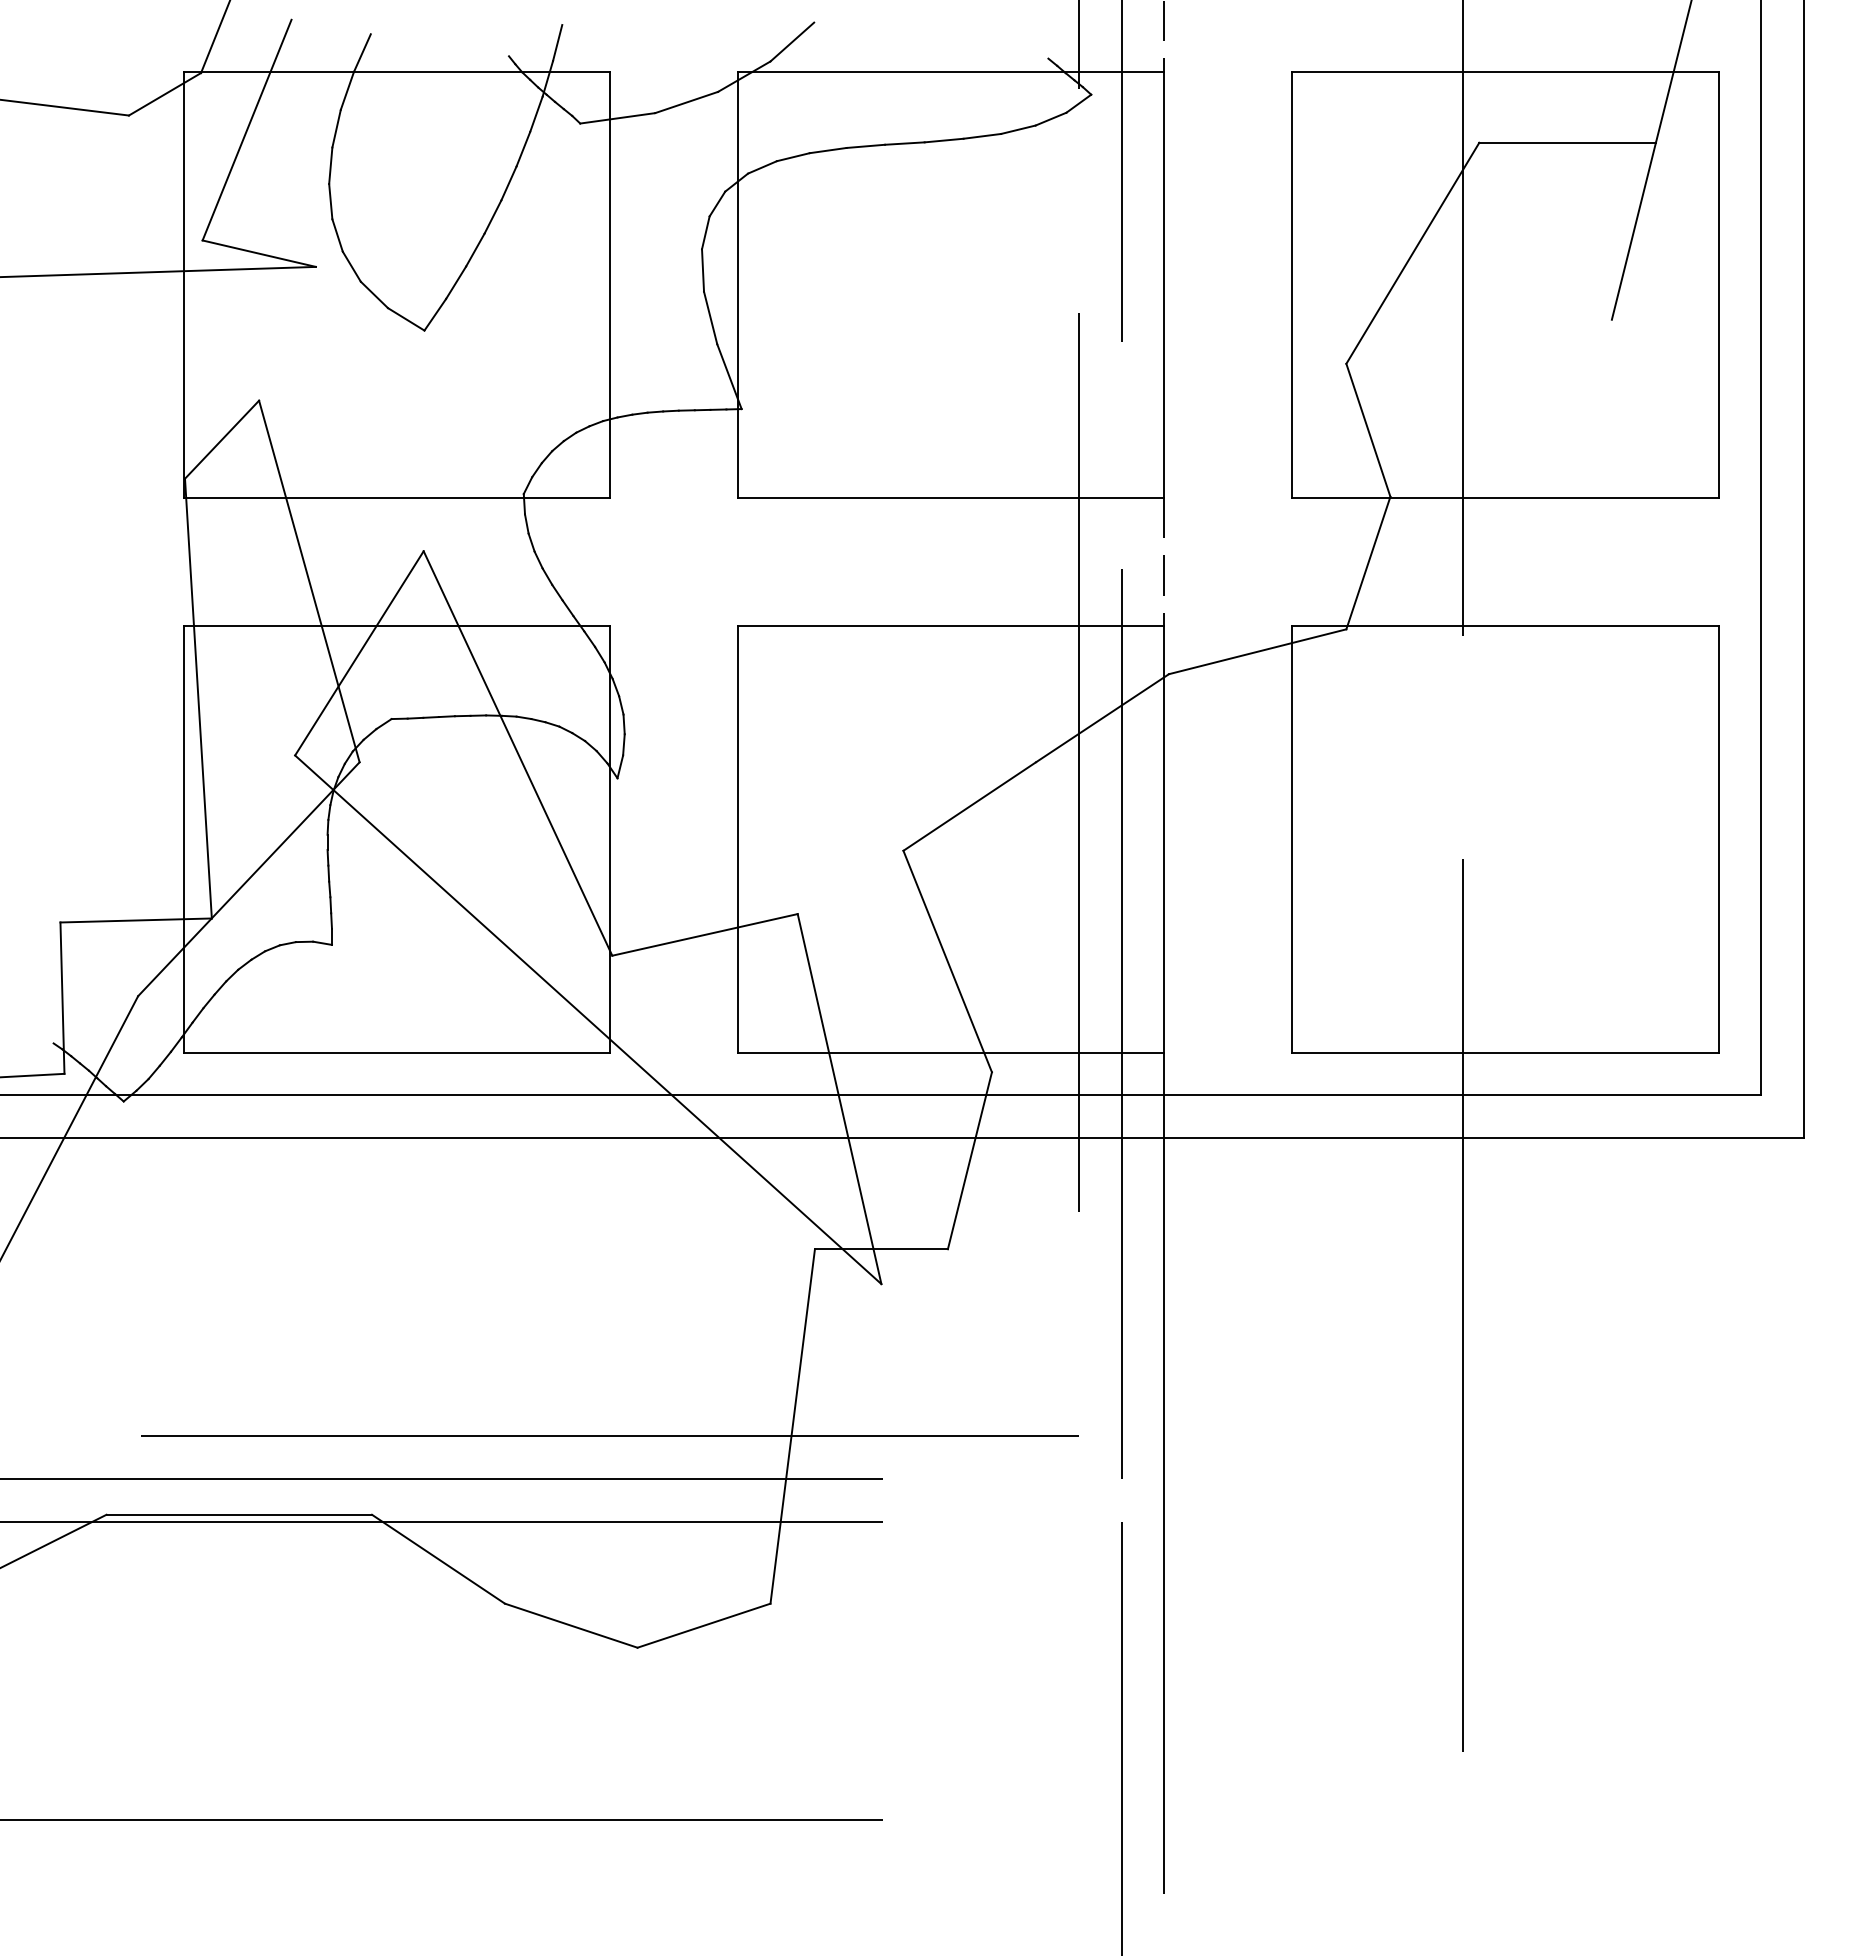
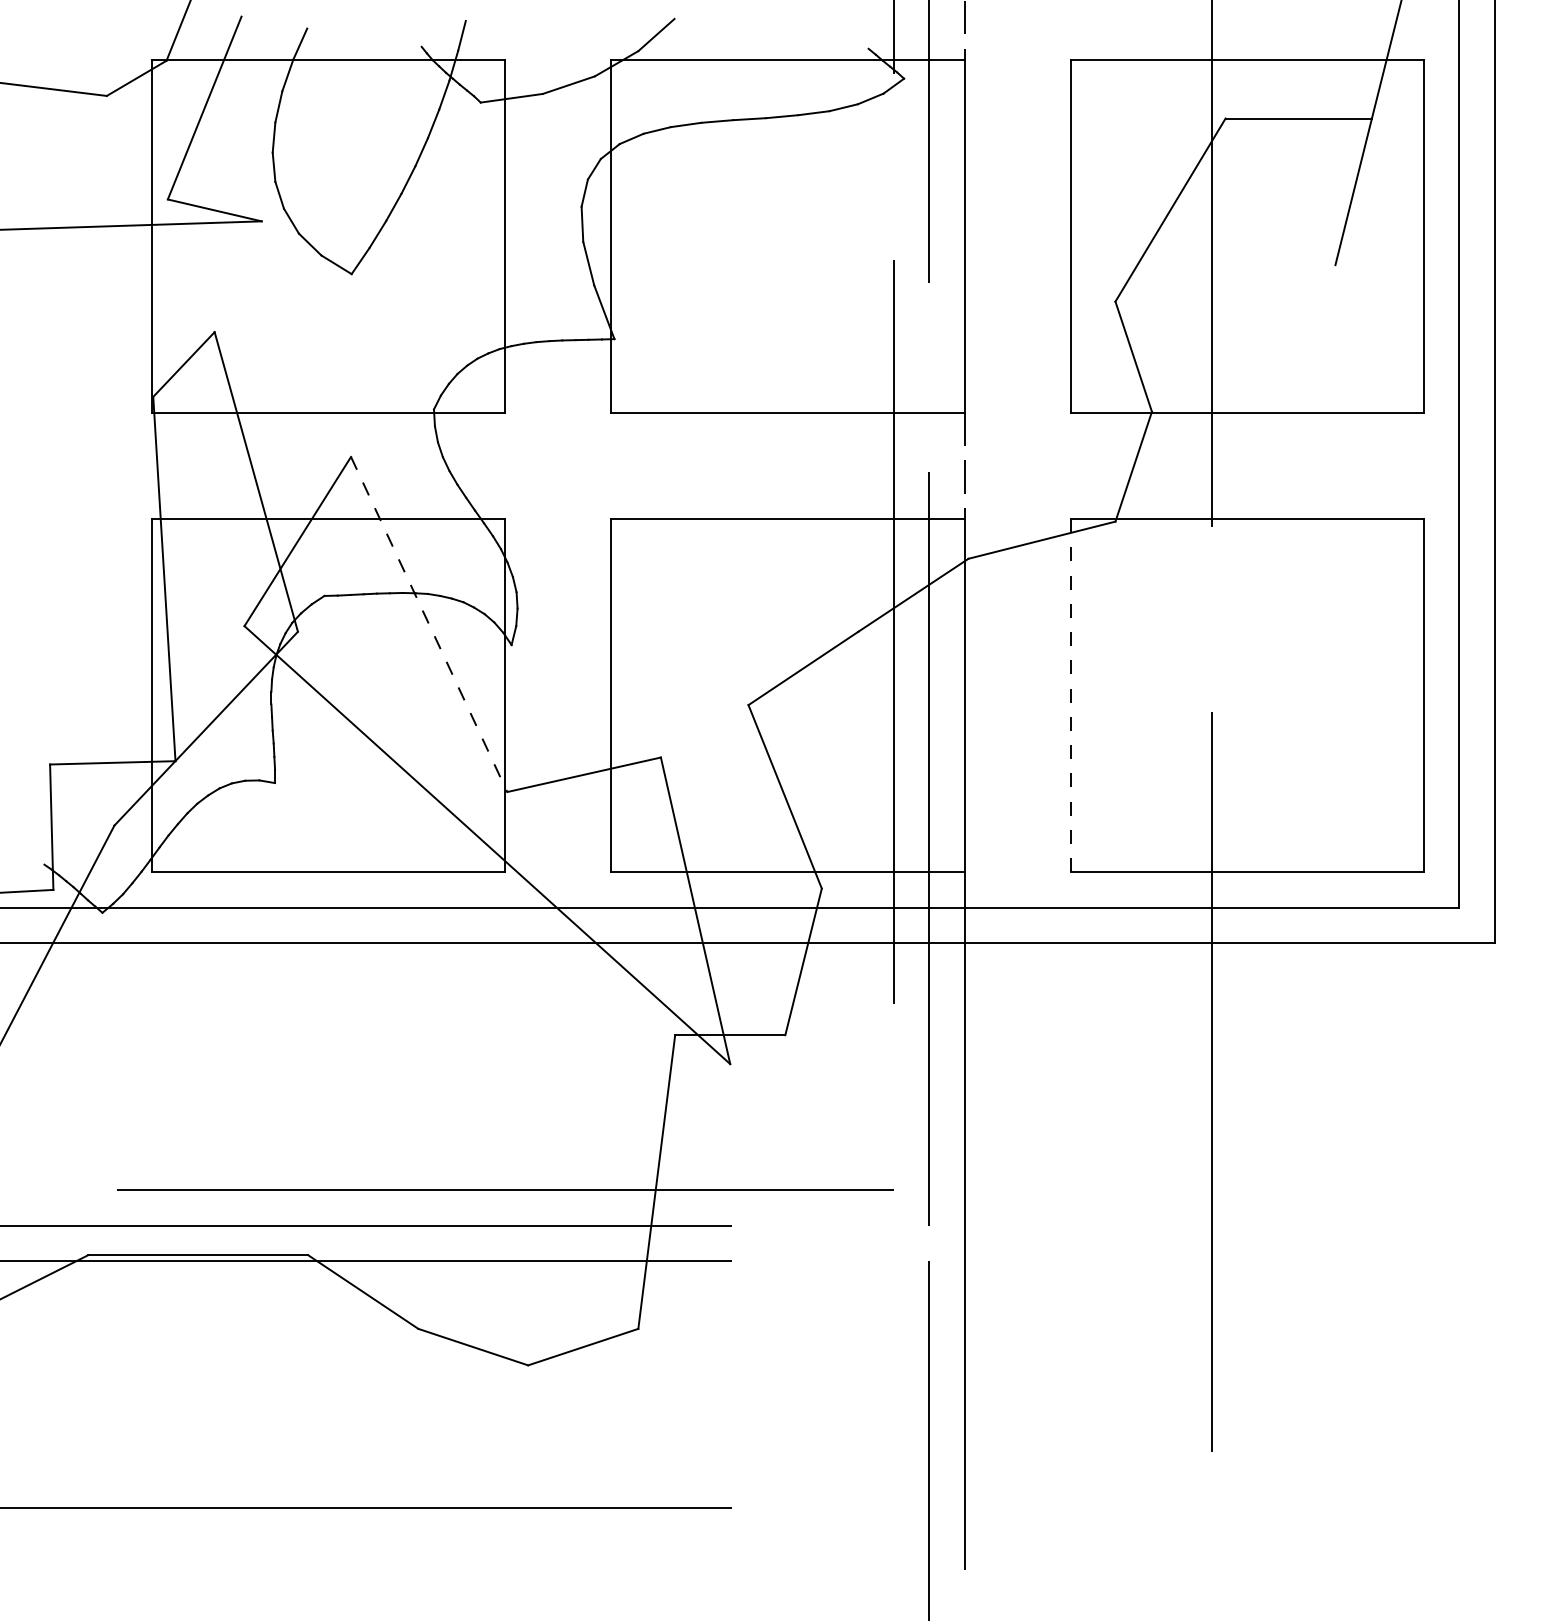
line: (518, 753) -> (429, 624), solid -> dashed
line: (1292, 838) -> (1070, 694), solid -> dashed

